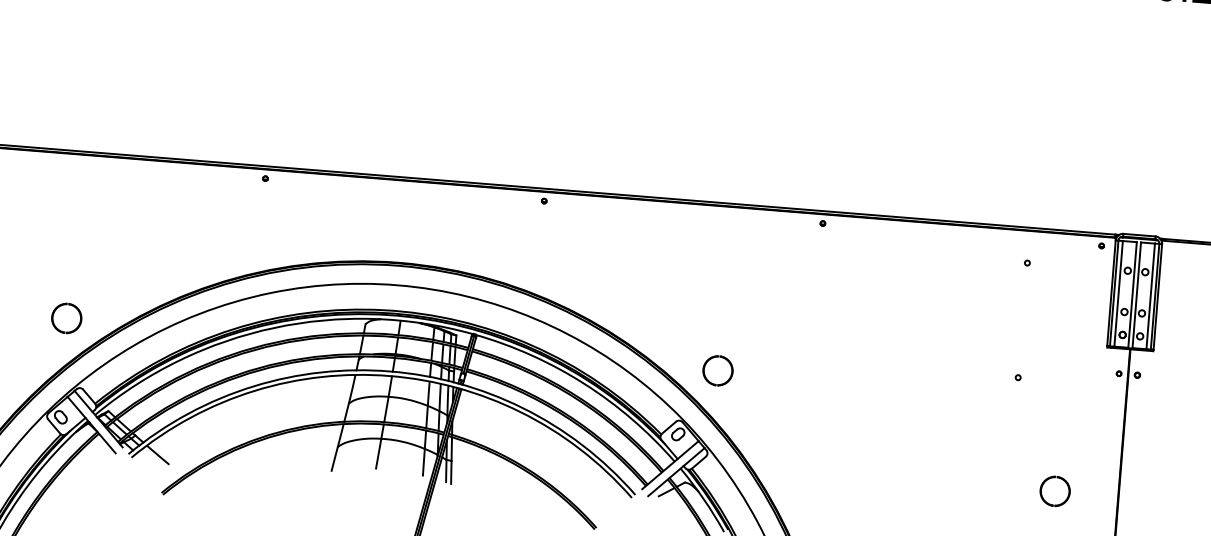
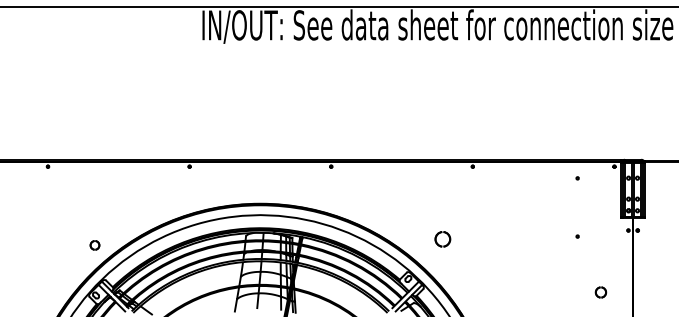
part: (65, 318) -> (94, 245), size x0.6
part: (717, 371) -> (442, 239), moved
part: (1054, 491) -> (600, 292), size x0.7

